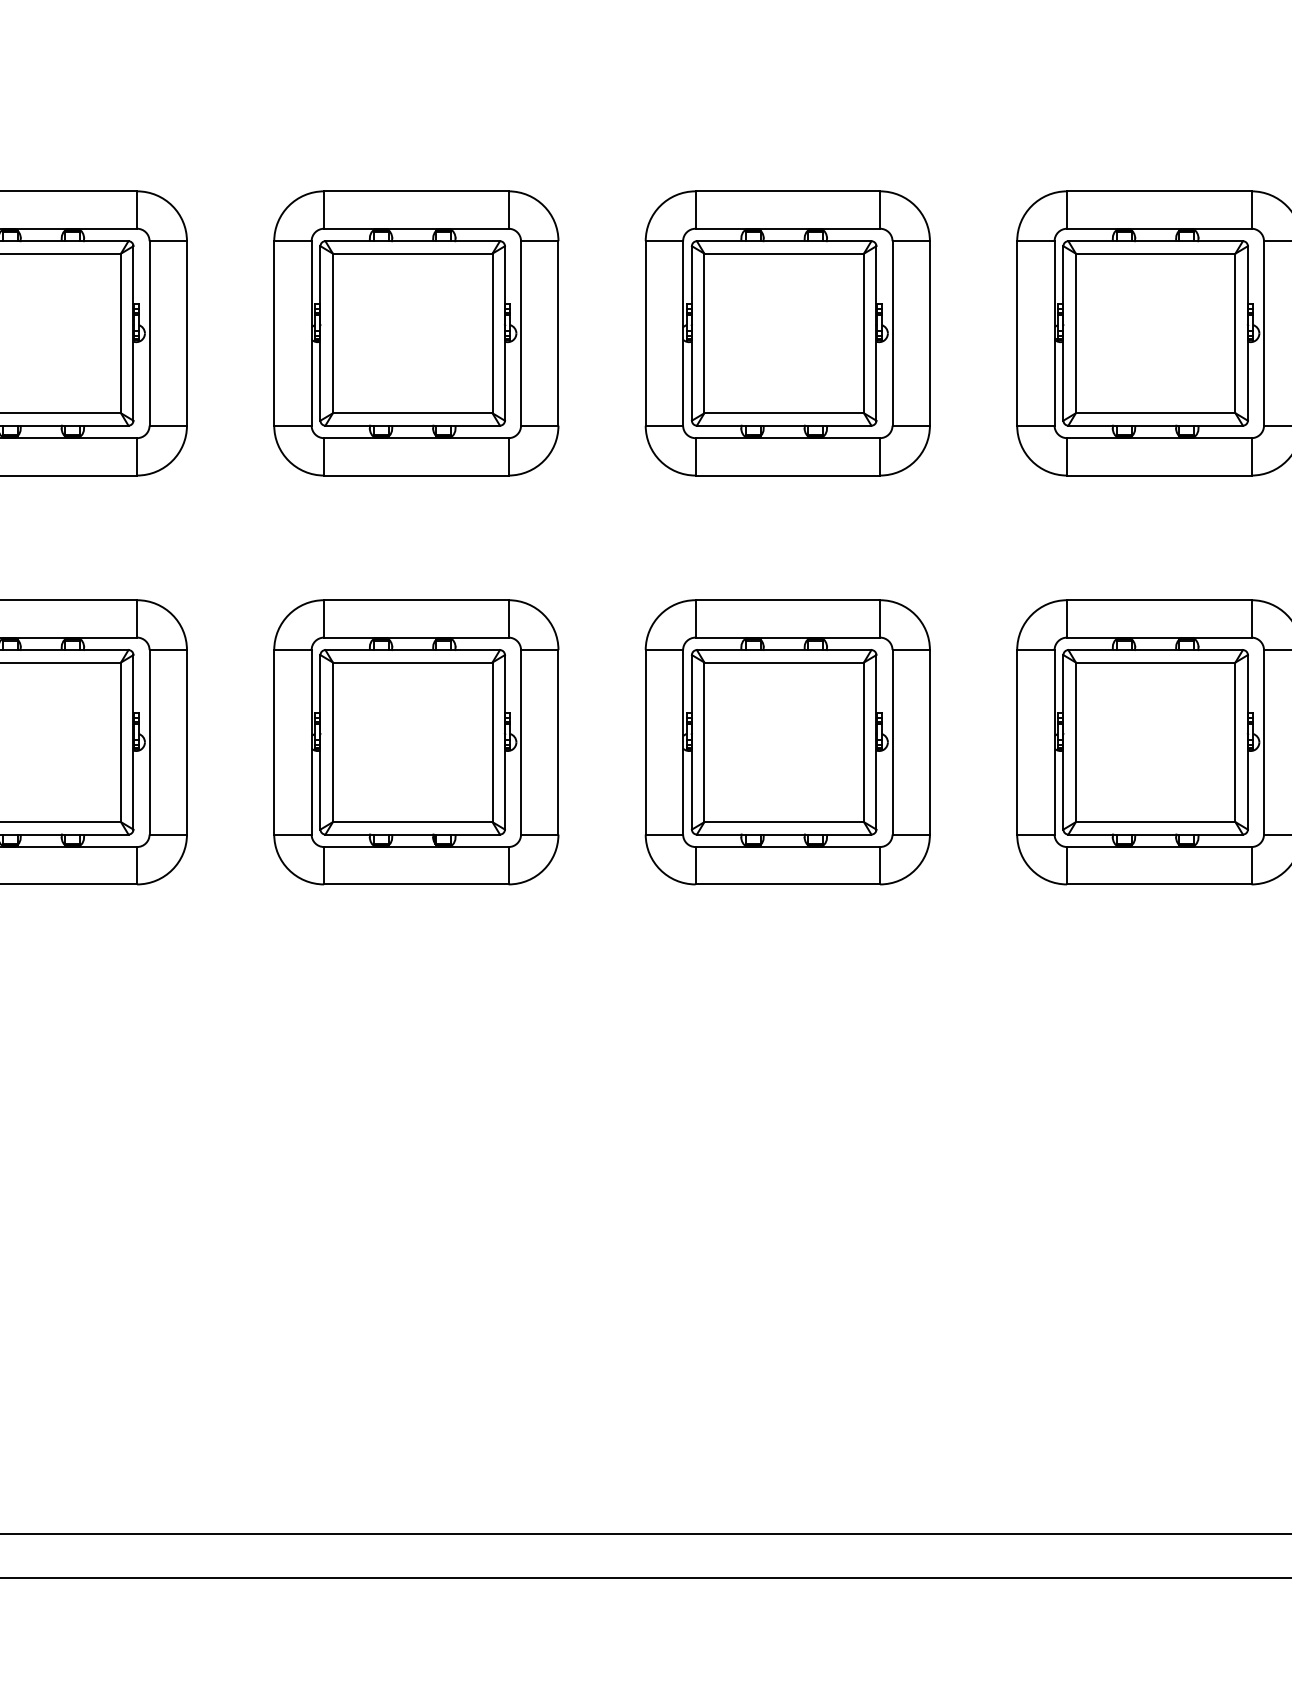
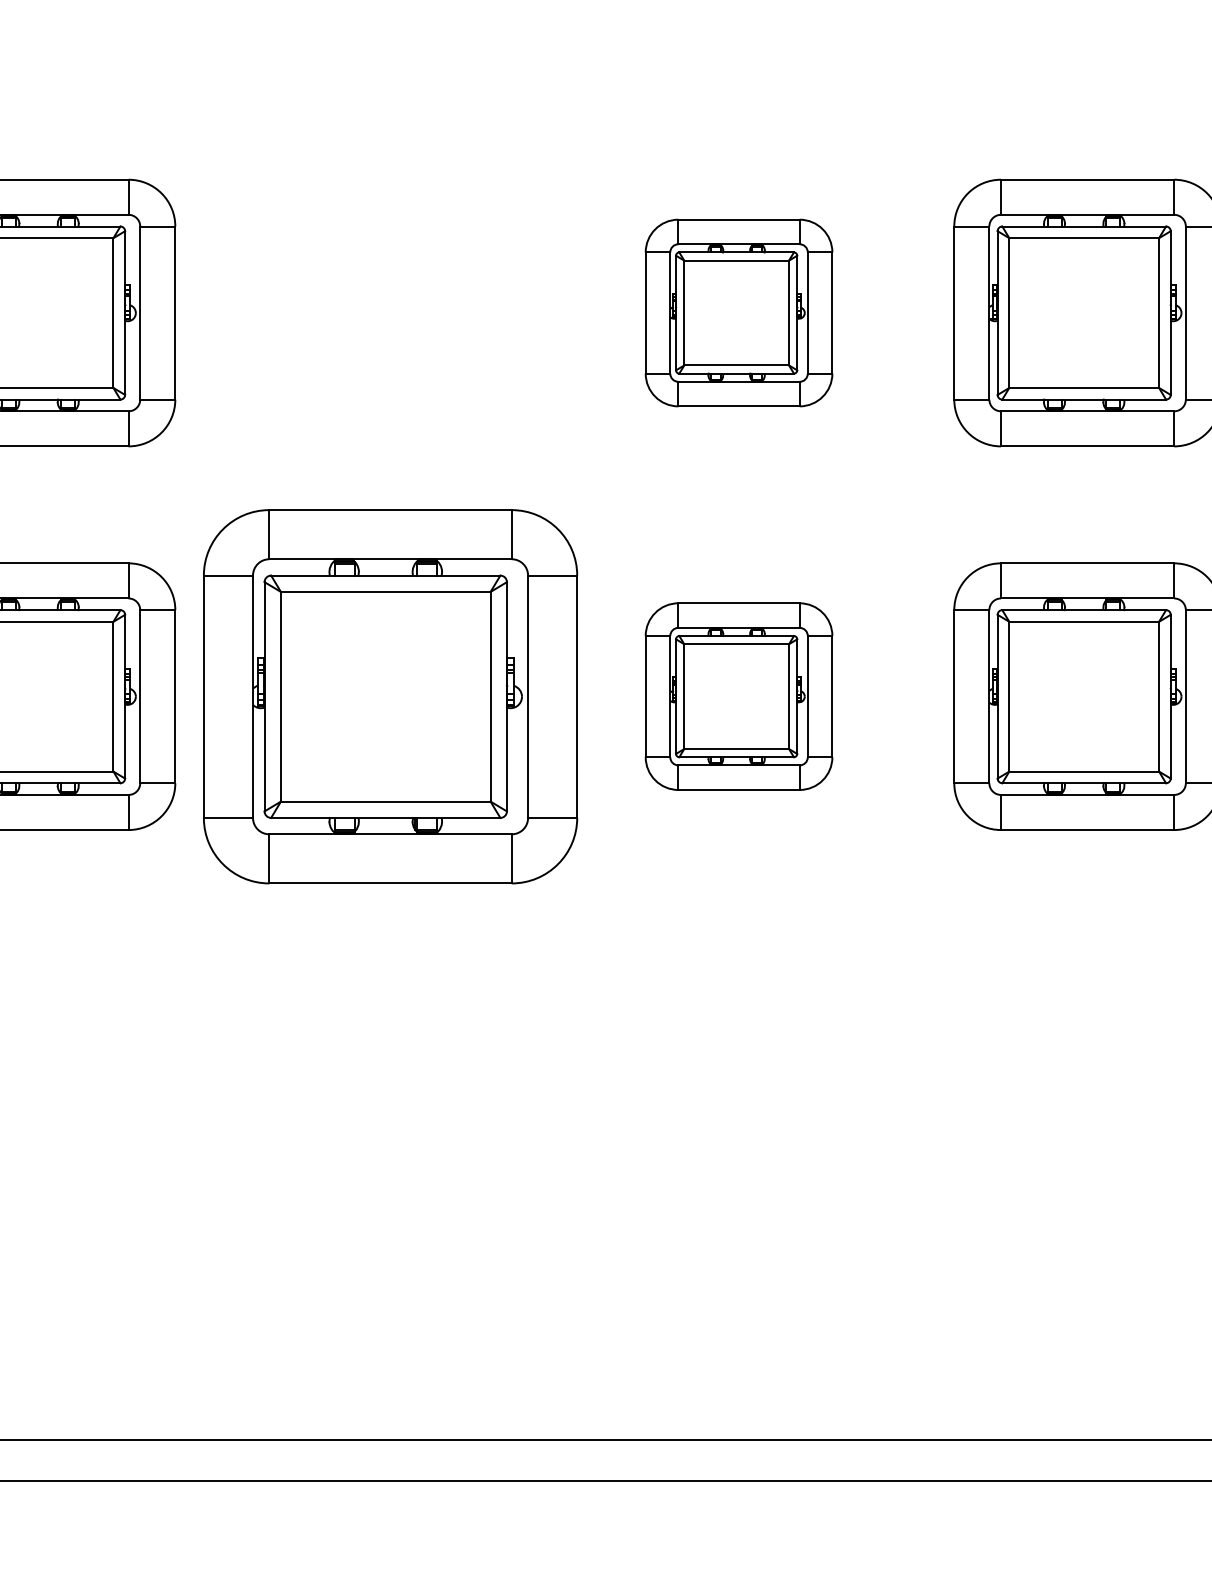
part: (416, 332) -> (390, 312), removed
part: (787, 332) -> (738, 312), size x0.7
part: (416, 742) -> (390, 696), size x1.4
part: (787, 742) -> (738, 696), size x0.7

